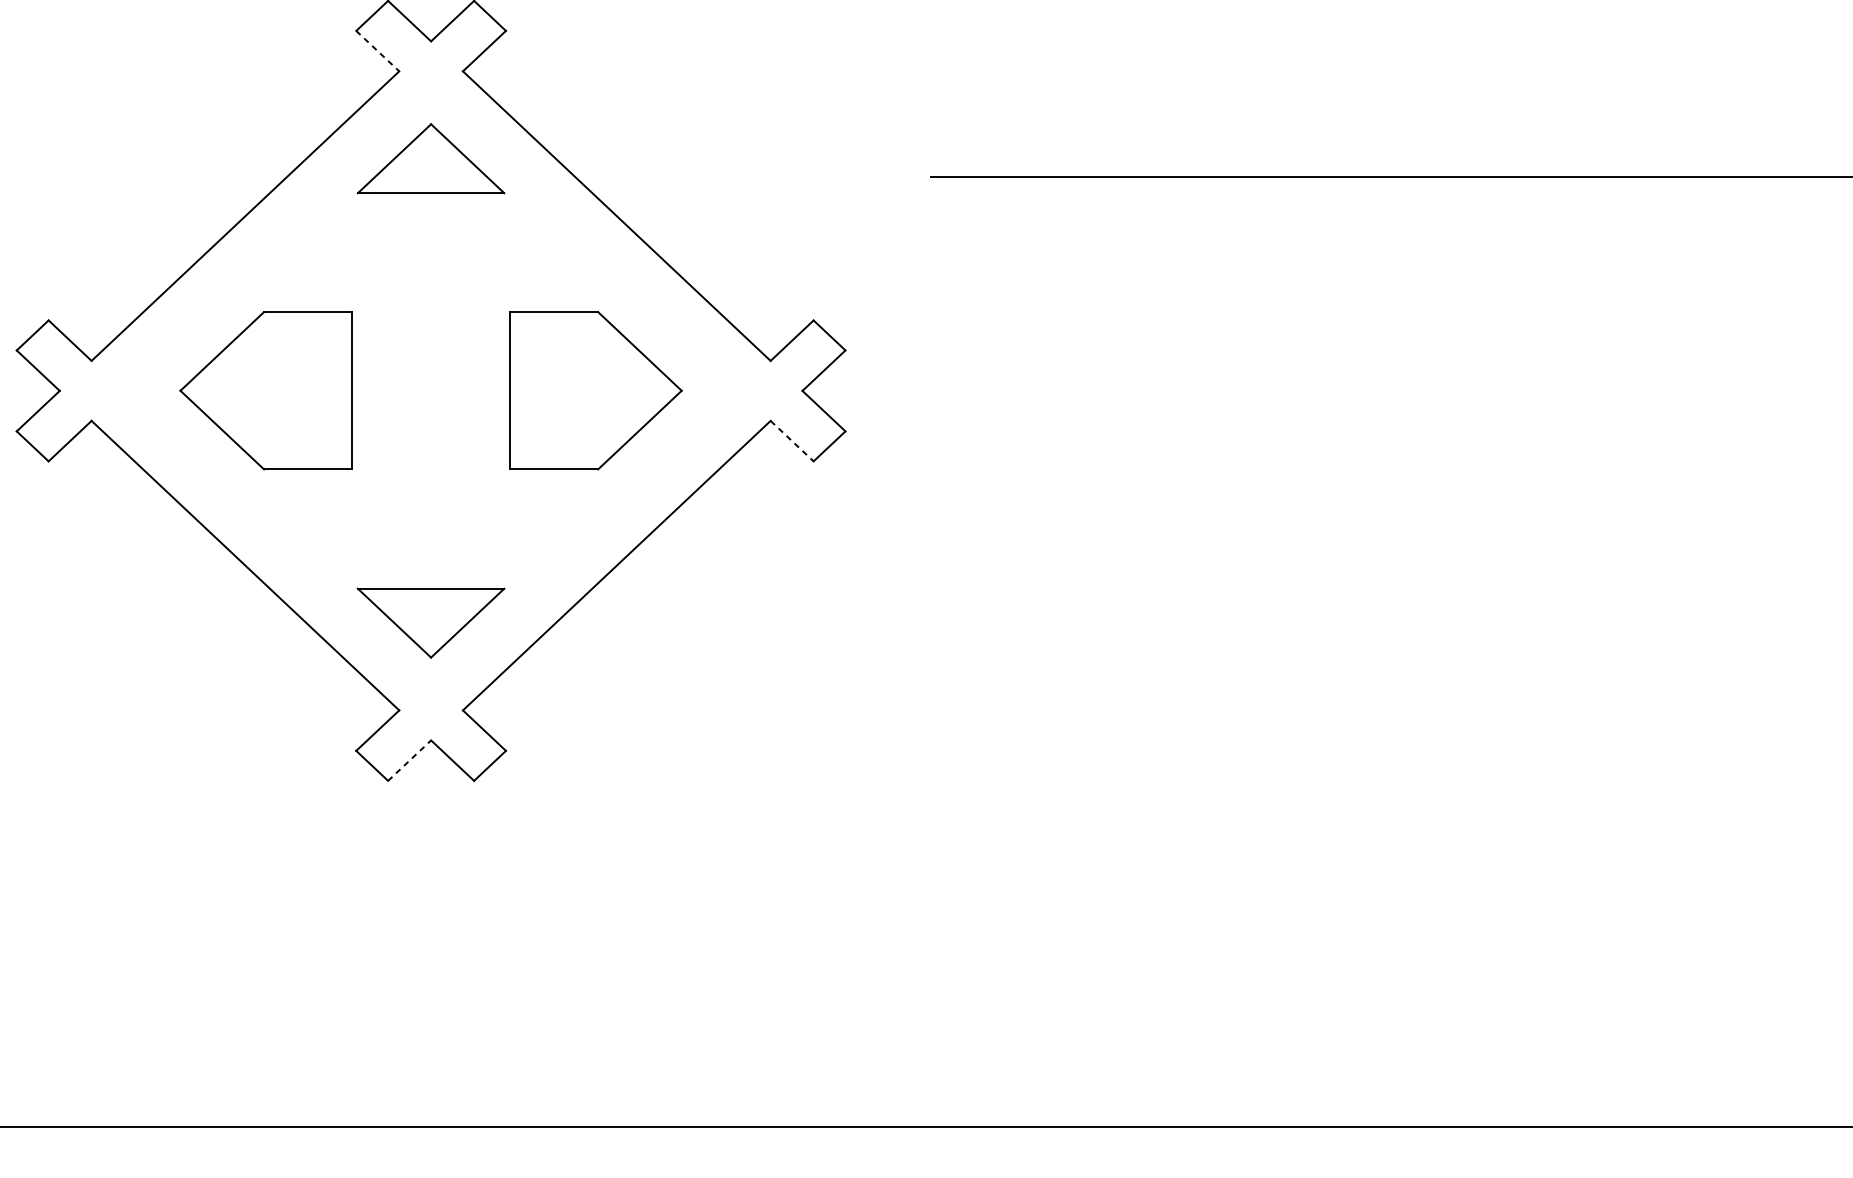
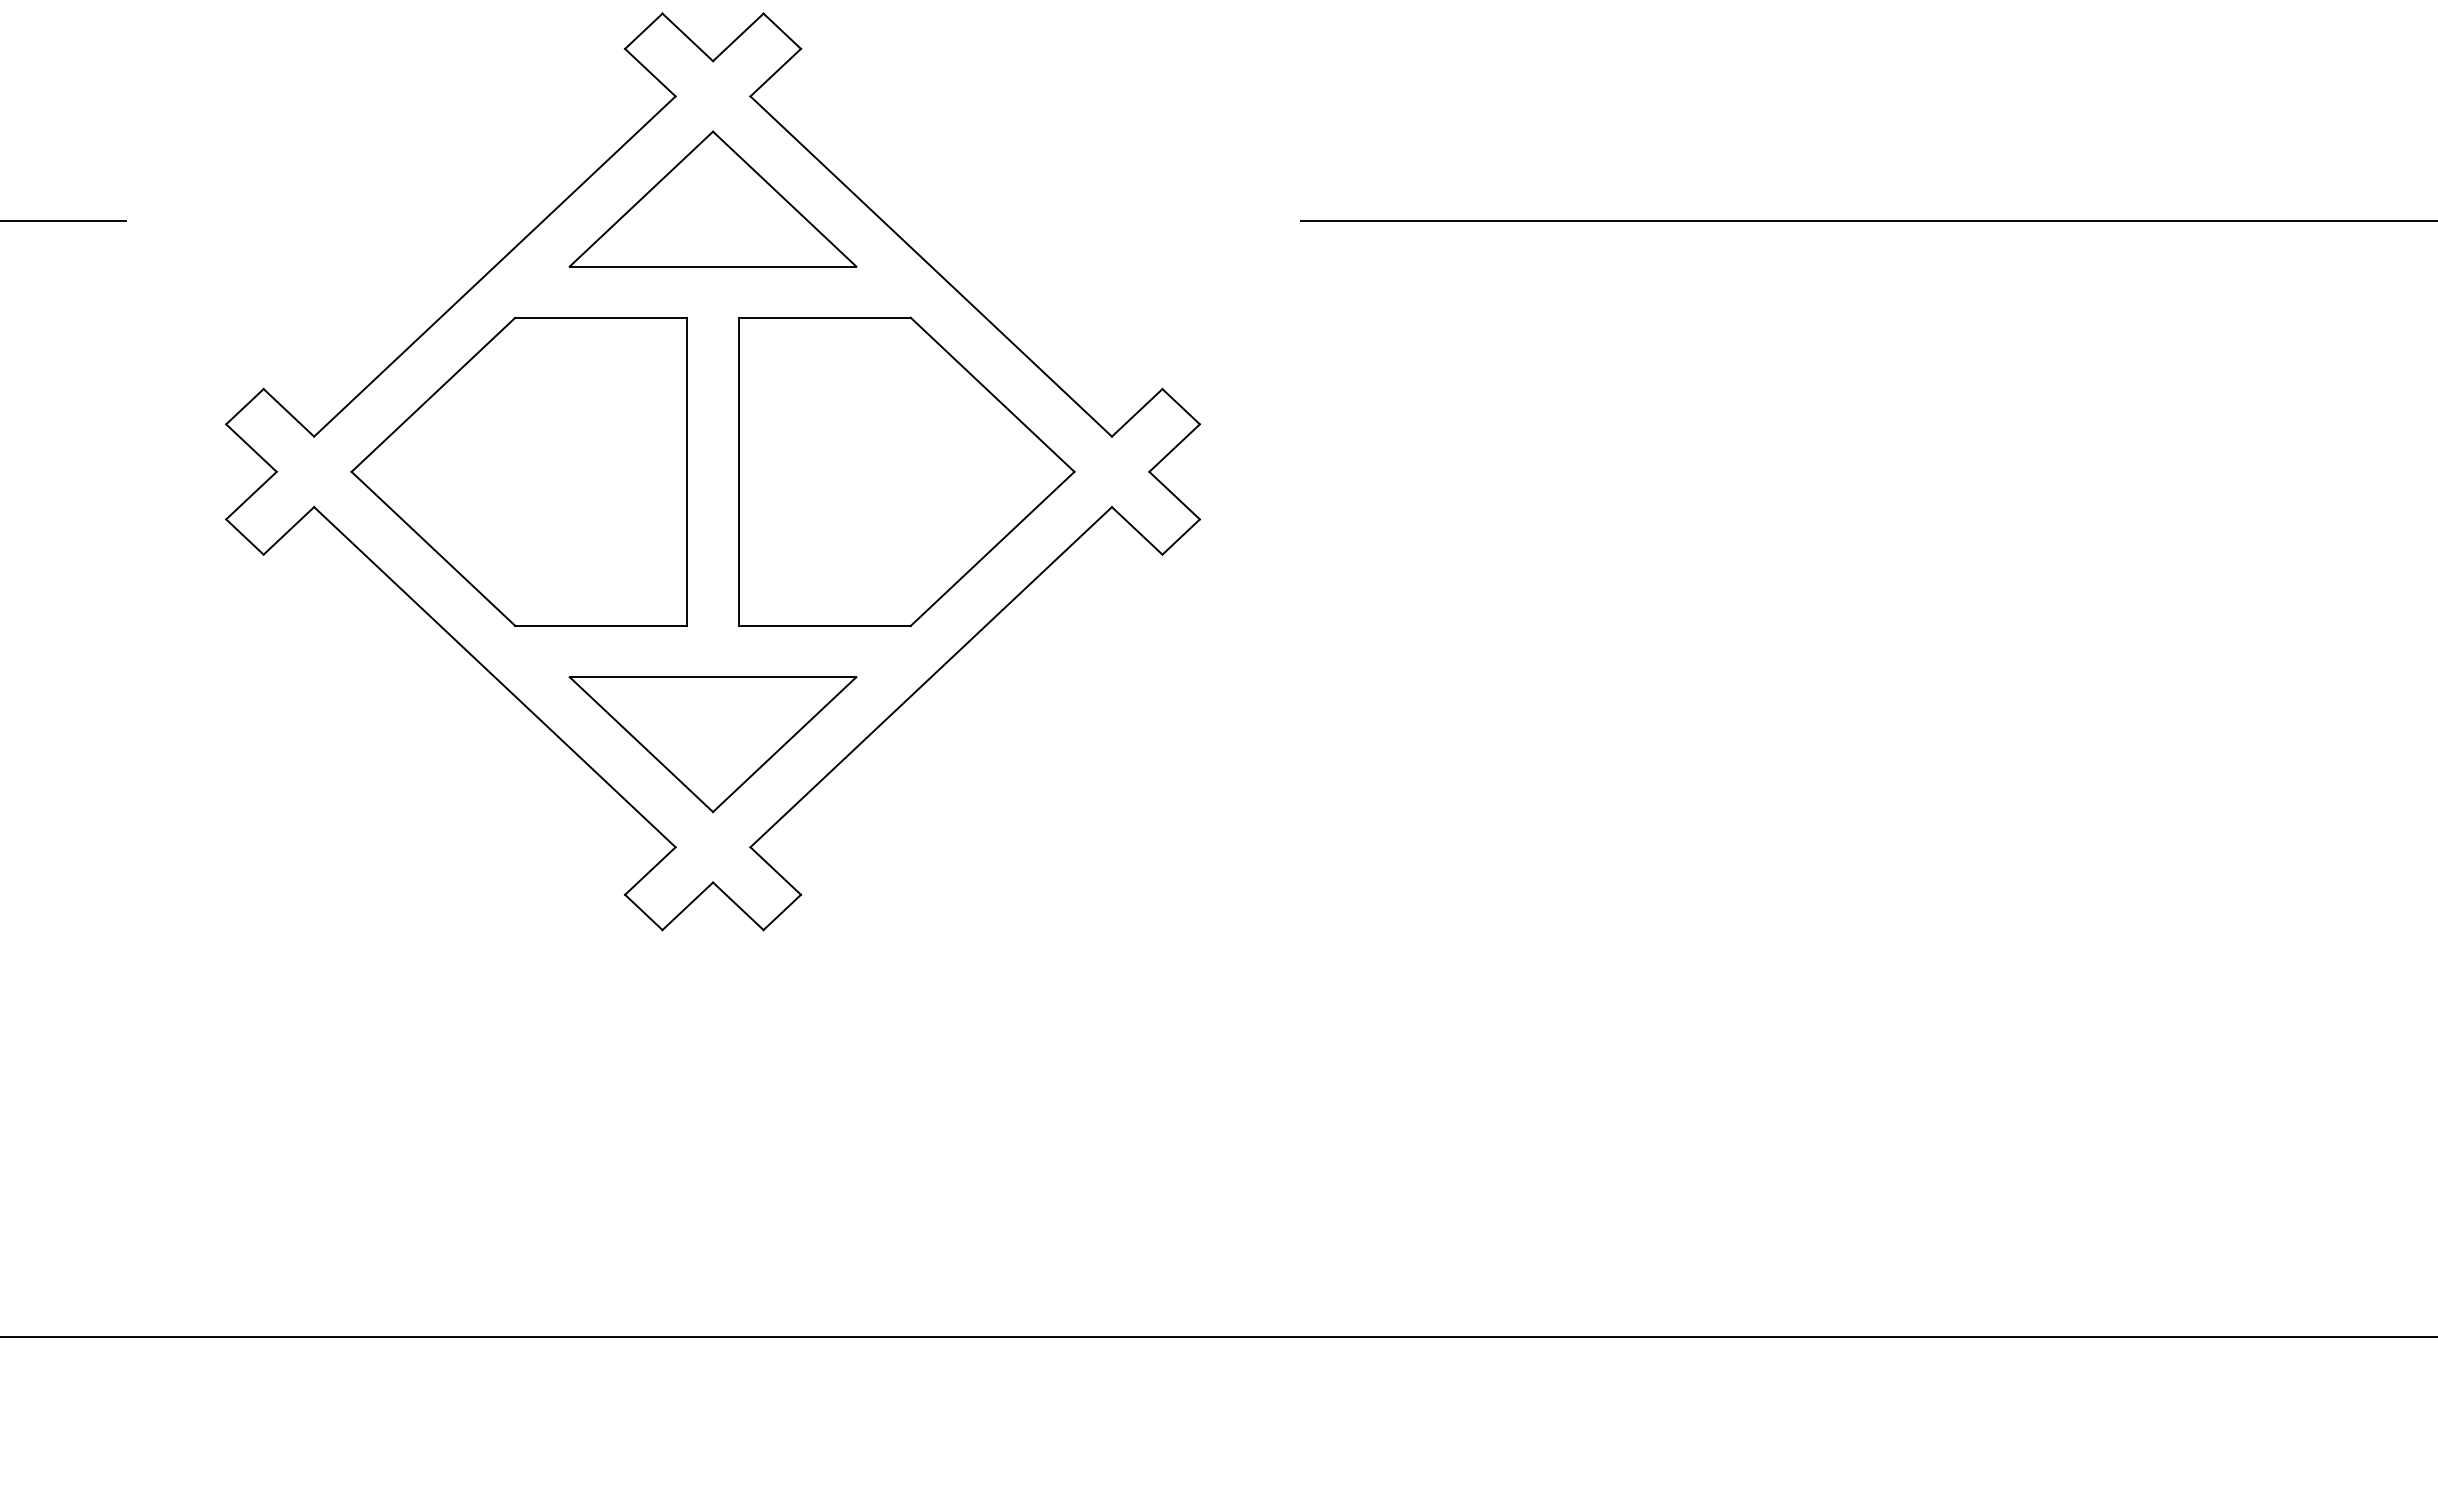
line: (377, 51) -> (650, 72), dashed -> solid
part: (430, 158) -> (712, 198), size x1.67
part: (265, 390) -> (518, 471), size x1.67
part: (595, 390) -> (906, 471), size x1.67
line: (792, 440) -> (1137, 530), dashed -> solid
part: (430, 622) -> (712, 744), size x1.67
line: (409, 760) -> (687, 906), dashed -> solid

